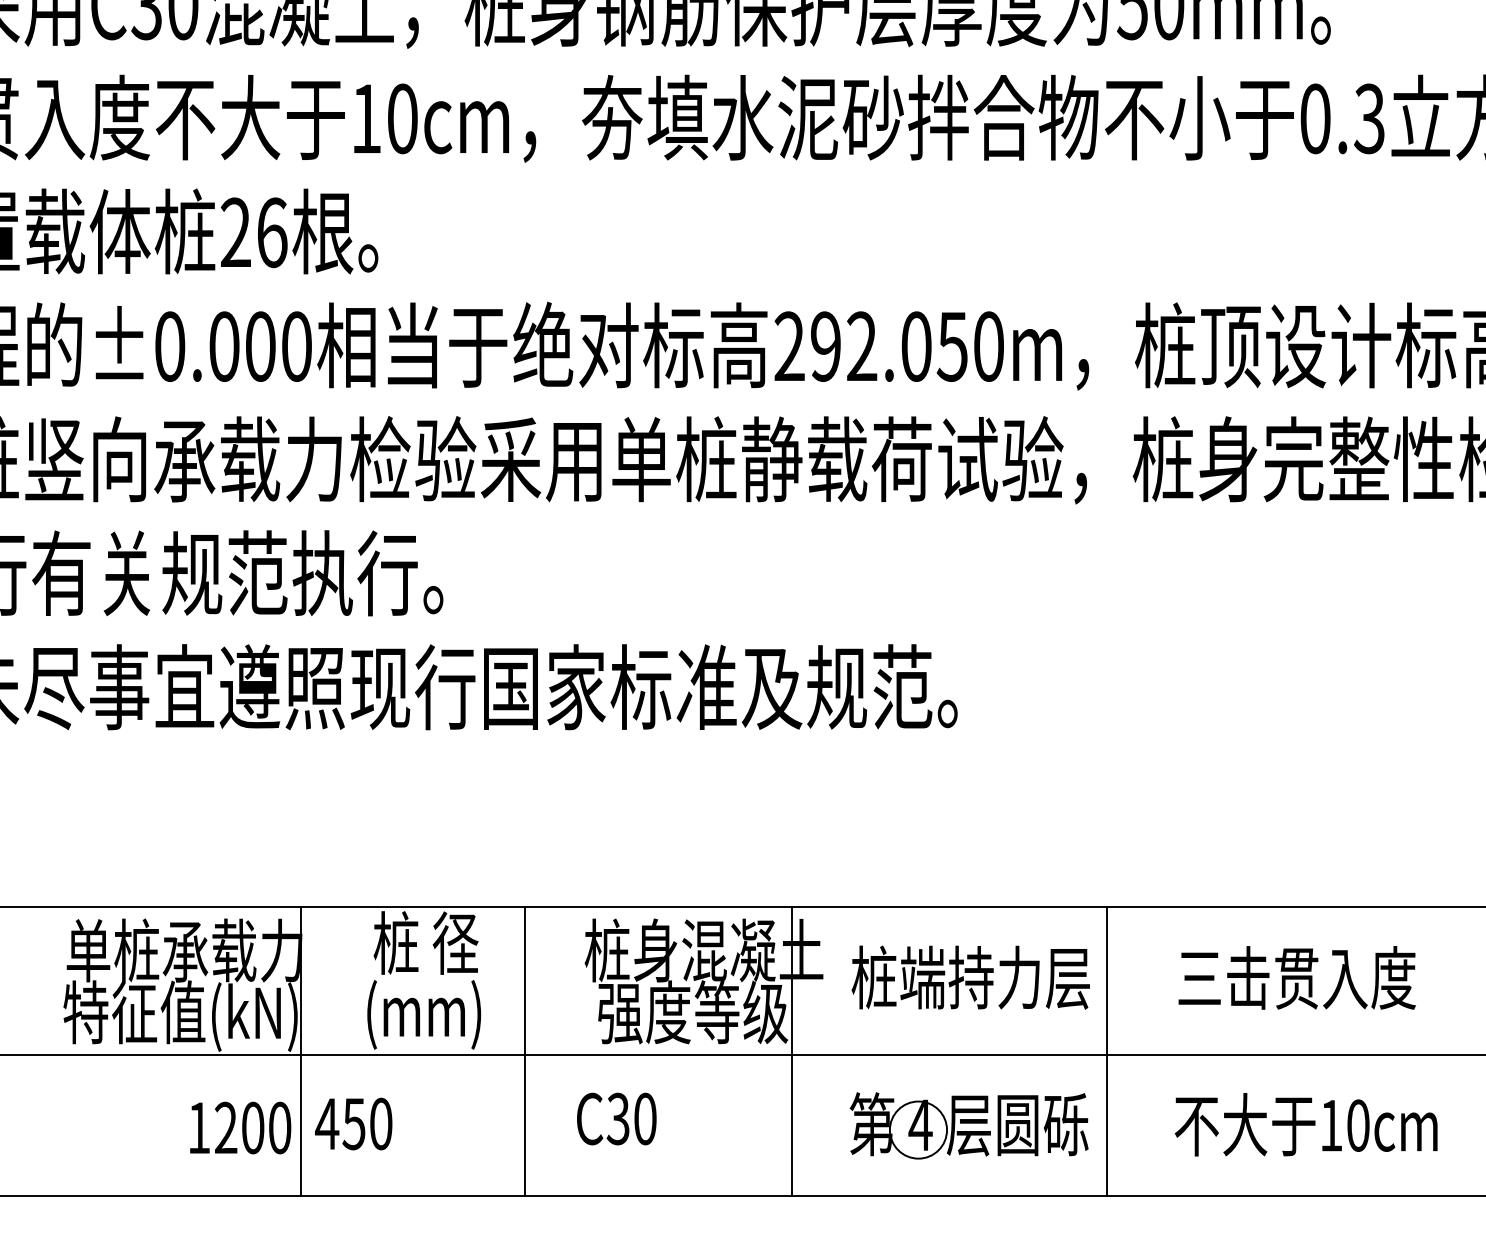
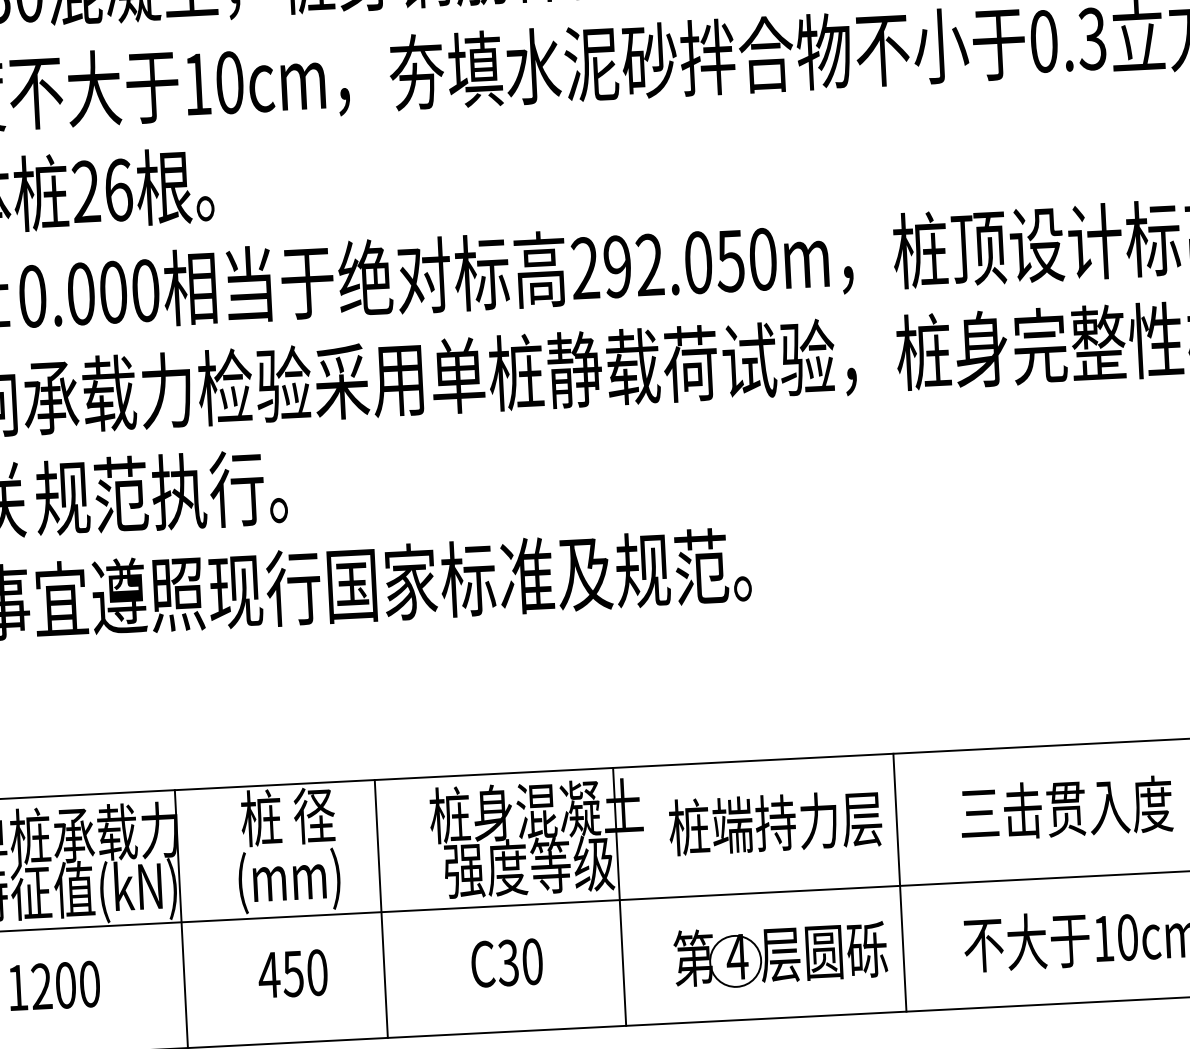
text: (616, 1118) -> (506, 962), moved
text: (353, 1123) -> (292, 973), moved
text: (240, 1127) -> (54, 985), moved

